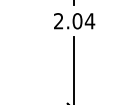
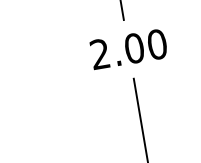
text: (89, 21) -> (156, 45), 2.04 -> 2.00

